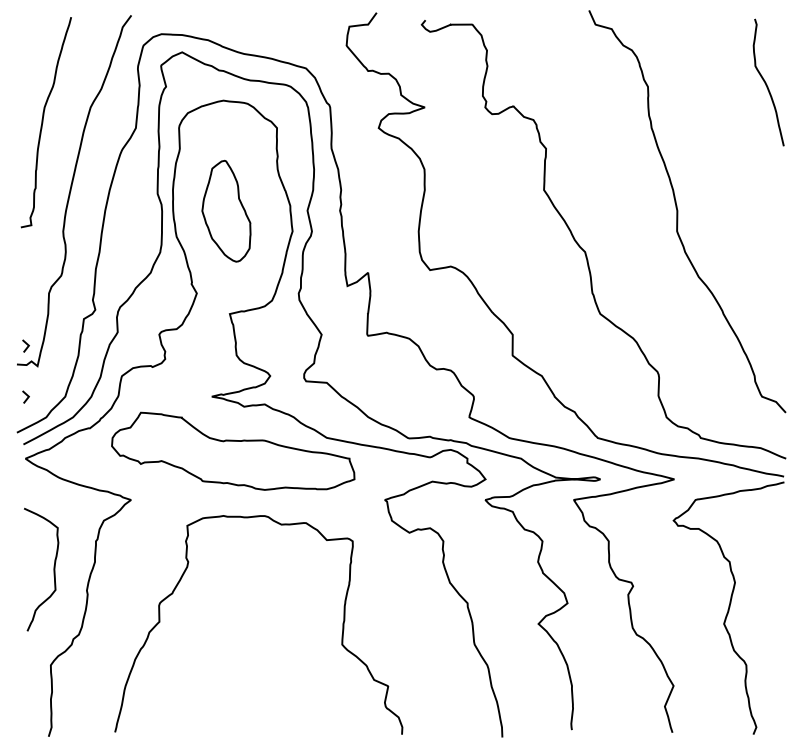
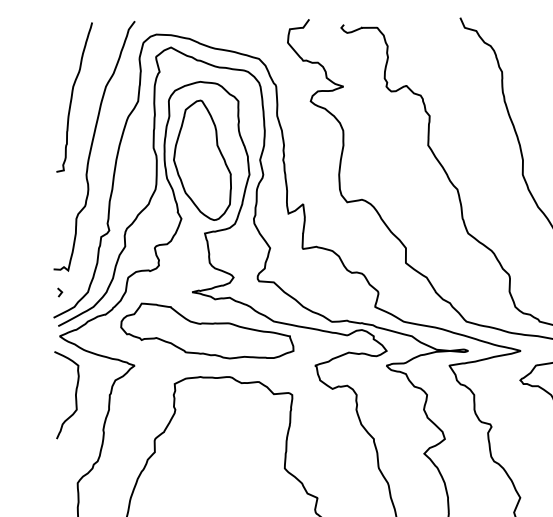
part: (226, 211) -> (202, 160), size x1.67
line: (26, 344) -> (60, 255), removed
curve: (53, 569) -> (75, 395), moved

